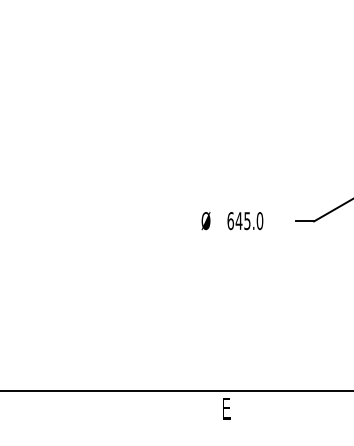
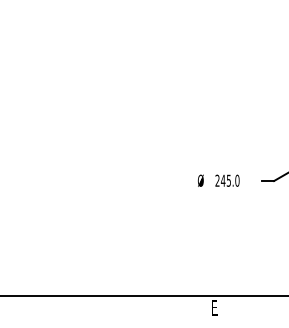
text: (230, 220) -> (217, 180), 645.0 -> 245.0

